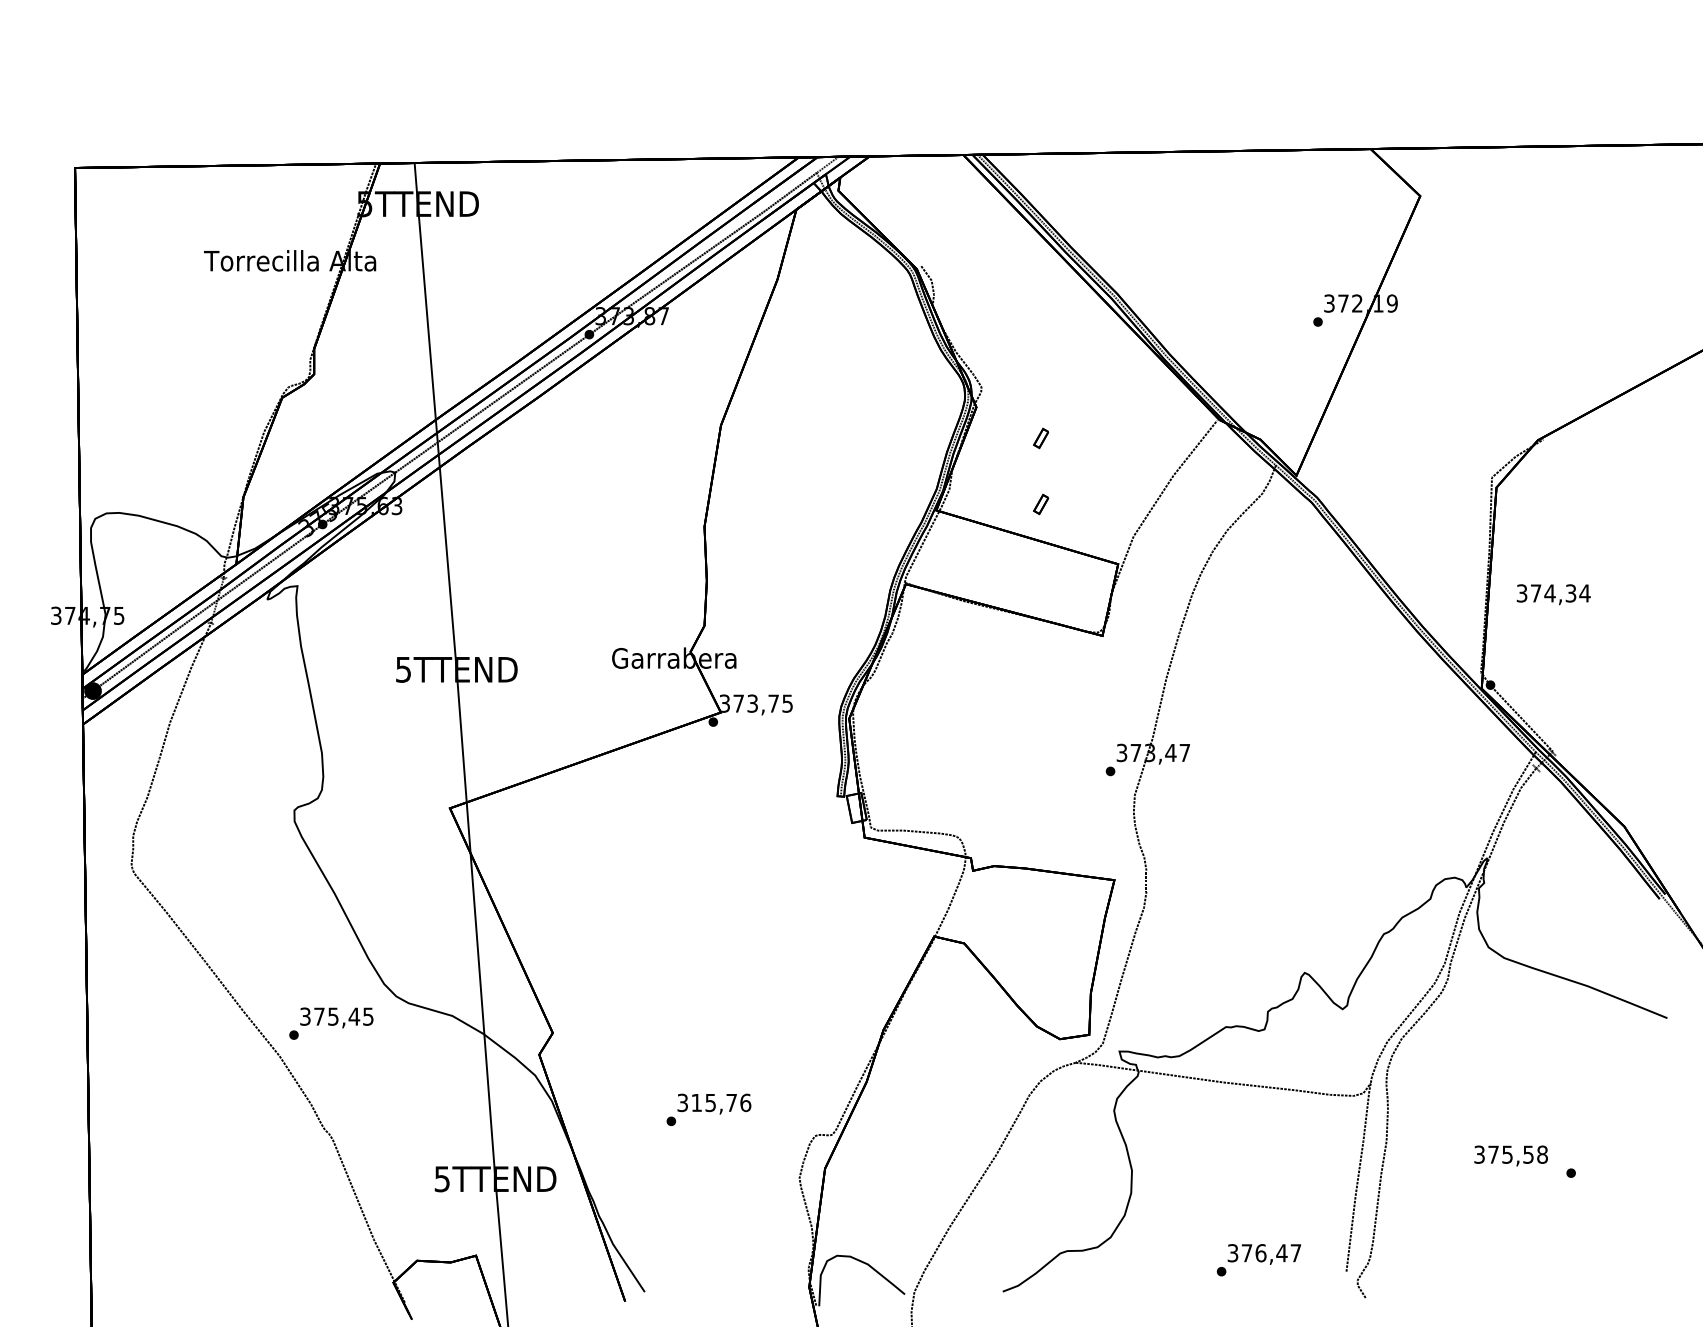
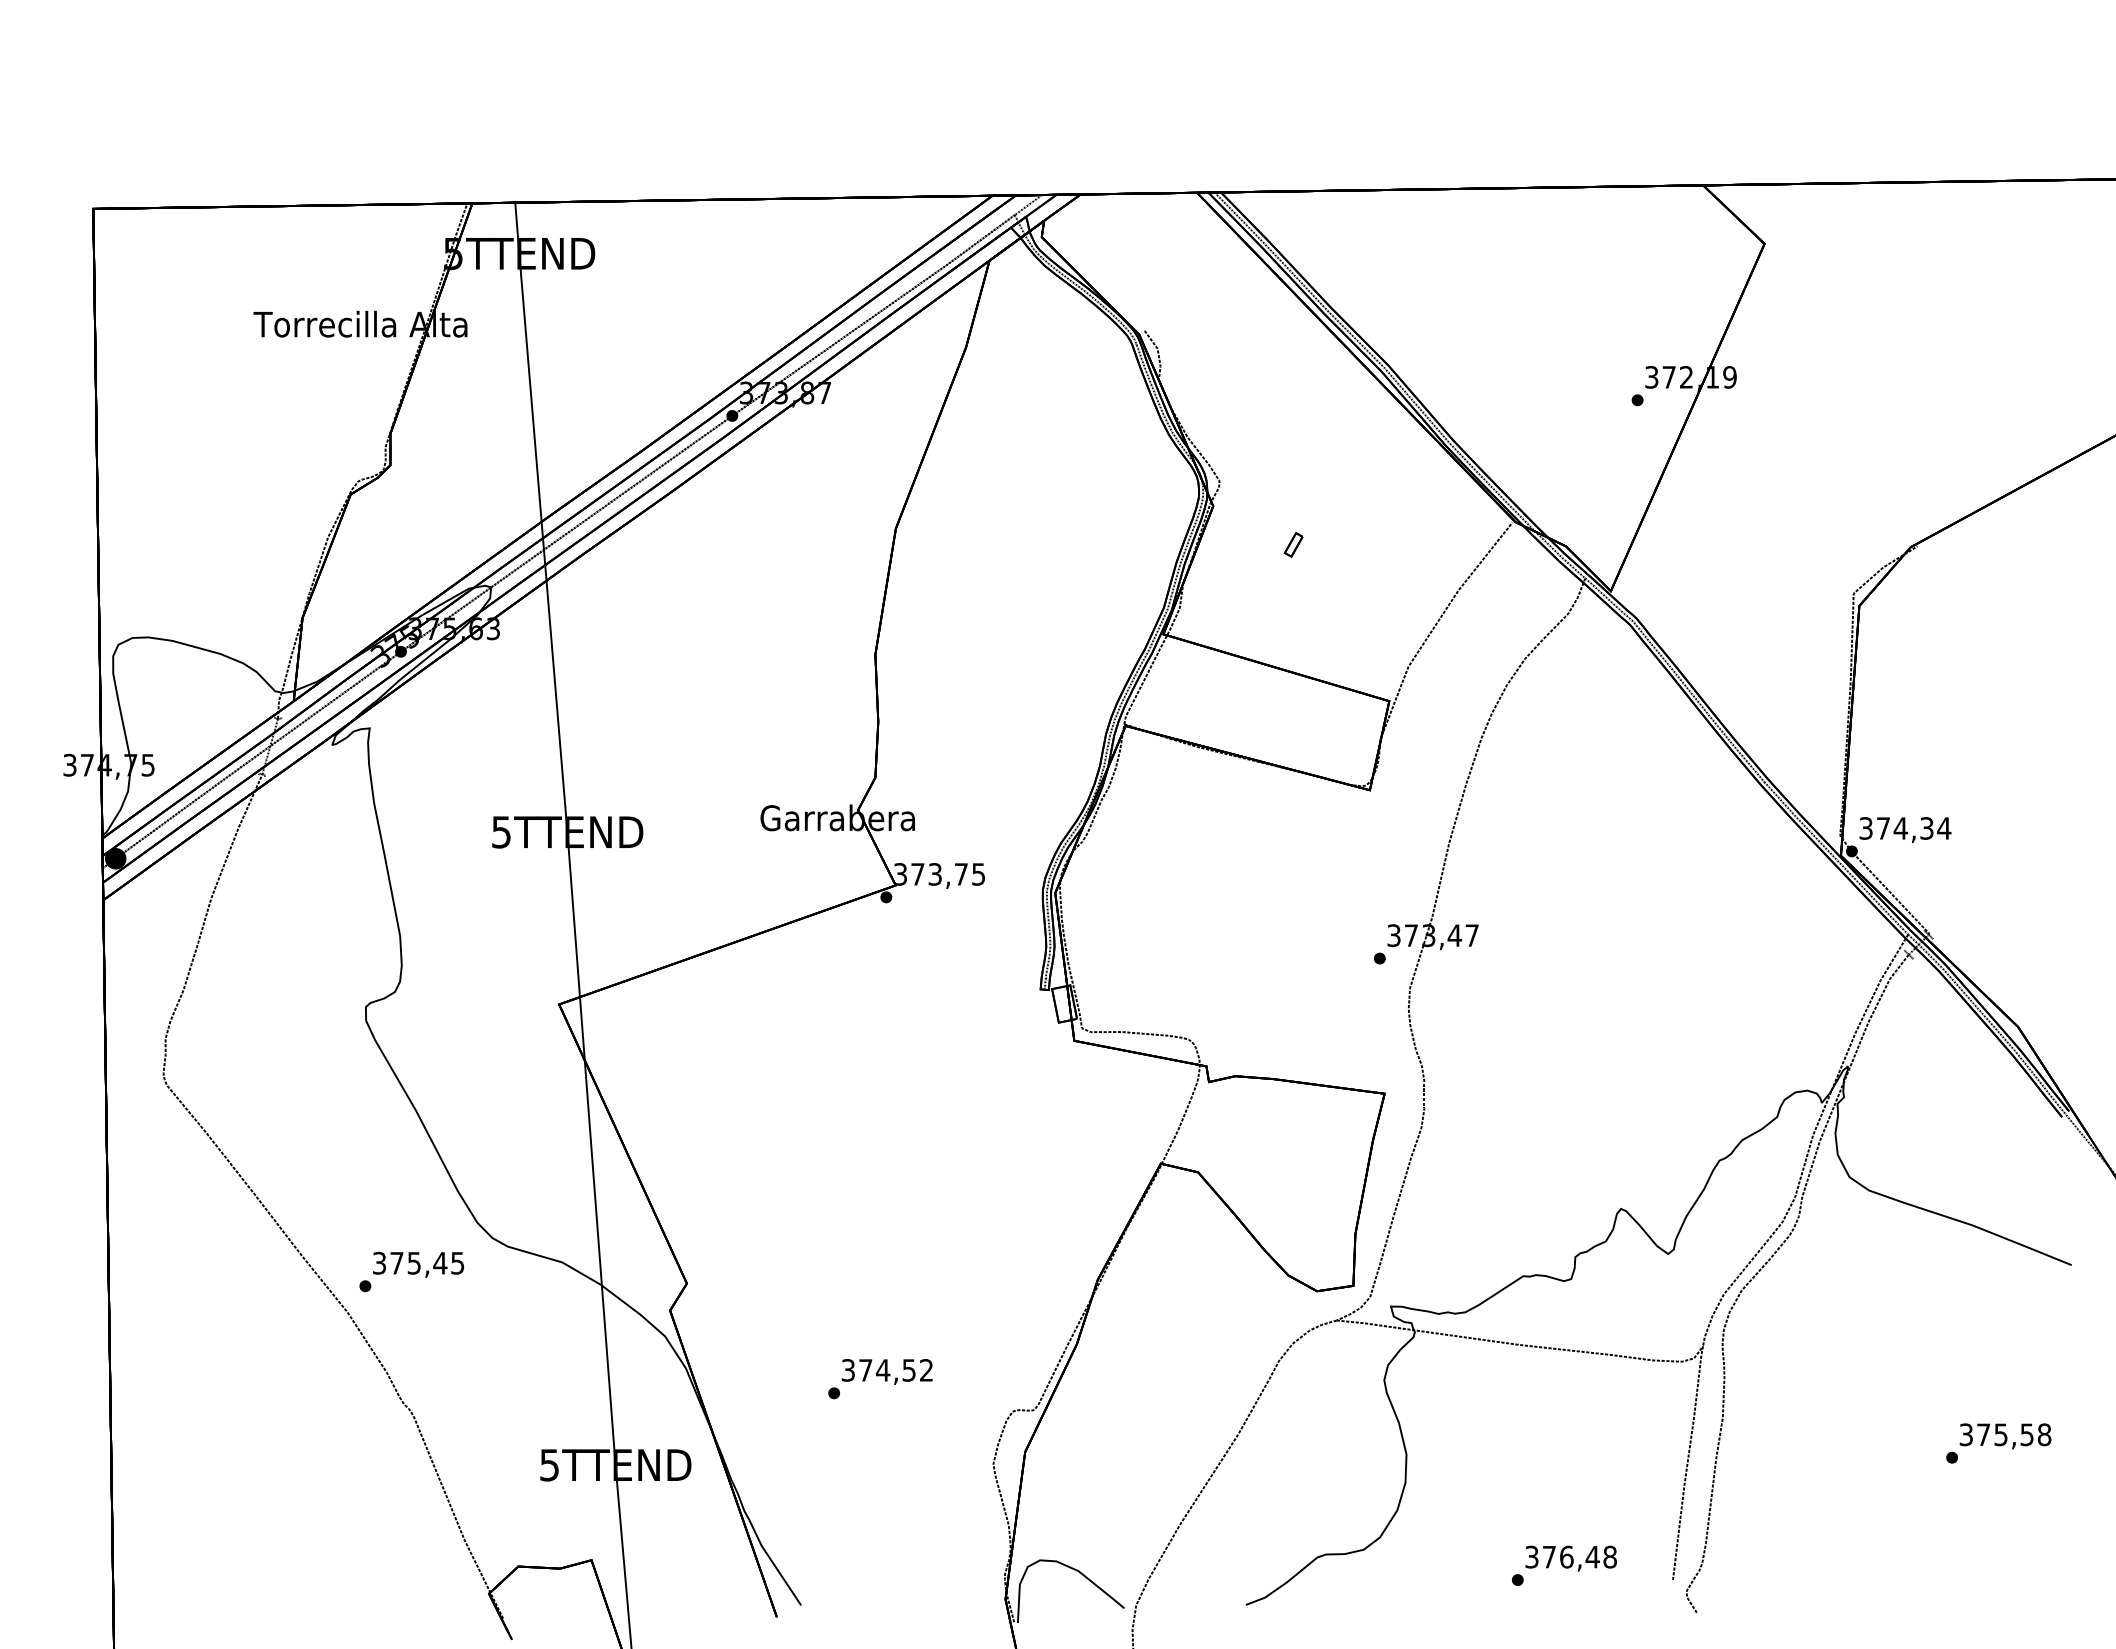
part: (1041, 504) -> (1293, 626), removed
text: (1553, 594) -> (1905, 829), moved
text: (721, 1102) -> (896, 1370), 315,76 -> 374,52
text: (1511, 1156) -> (2005, 1436), moved
text: (1295, 1252) -> (1609, 1556), 376,47 -> 376,48

